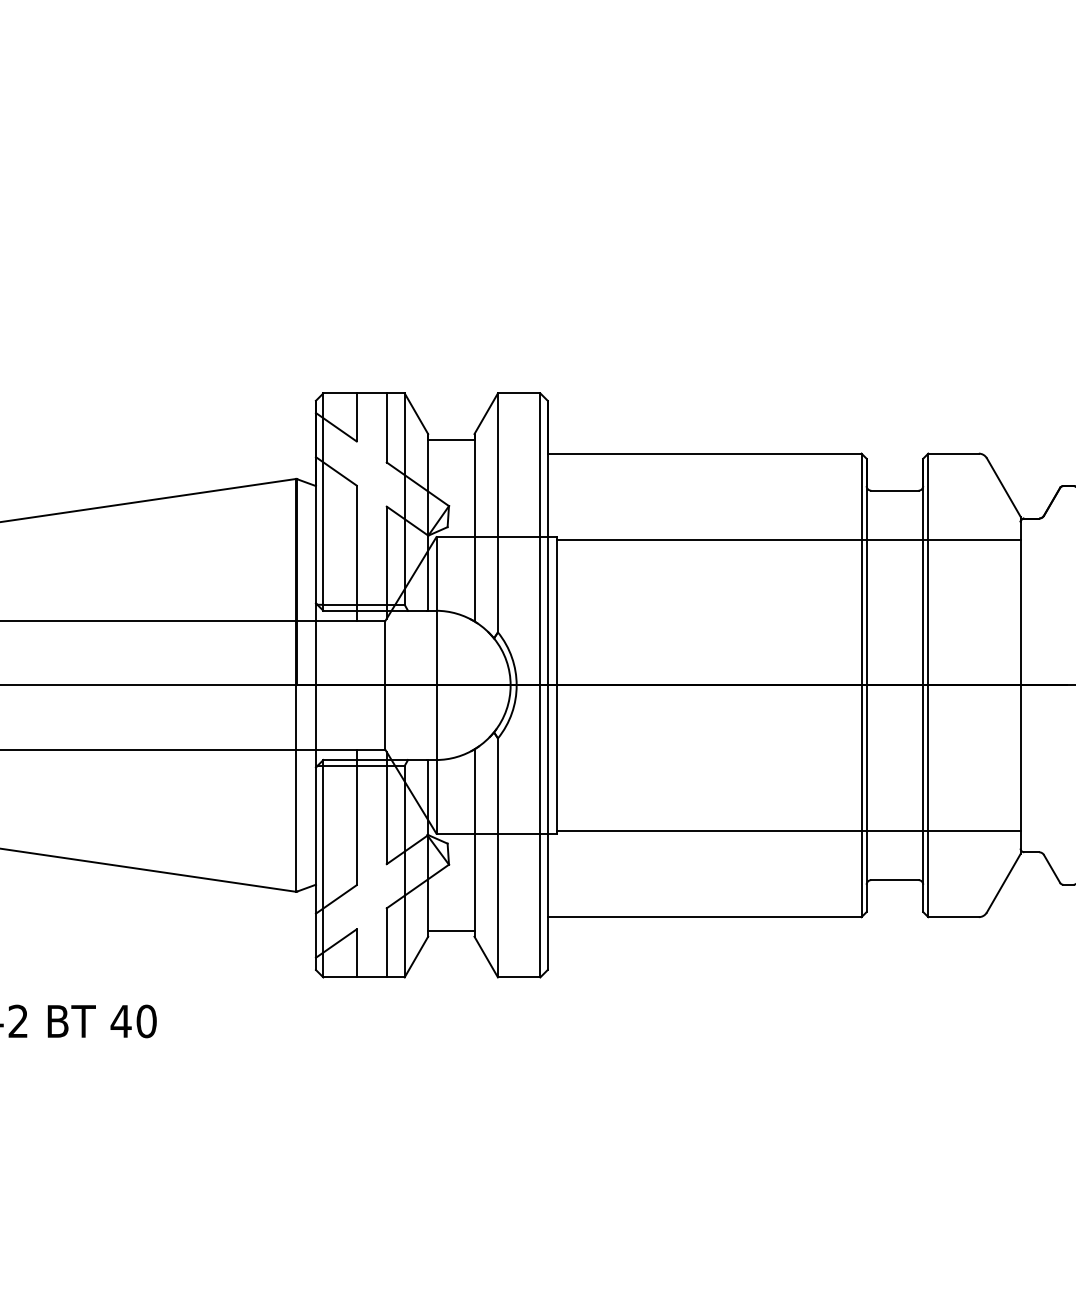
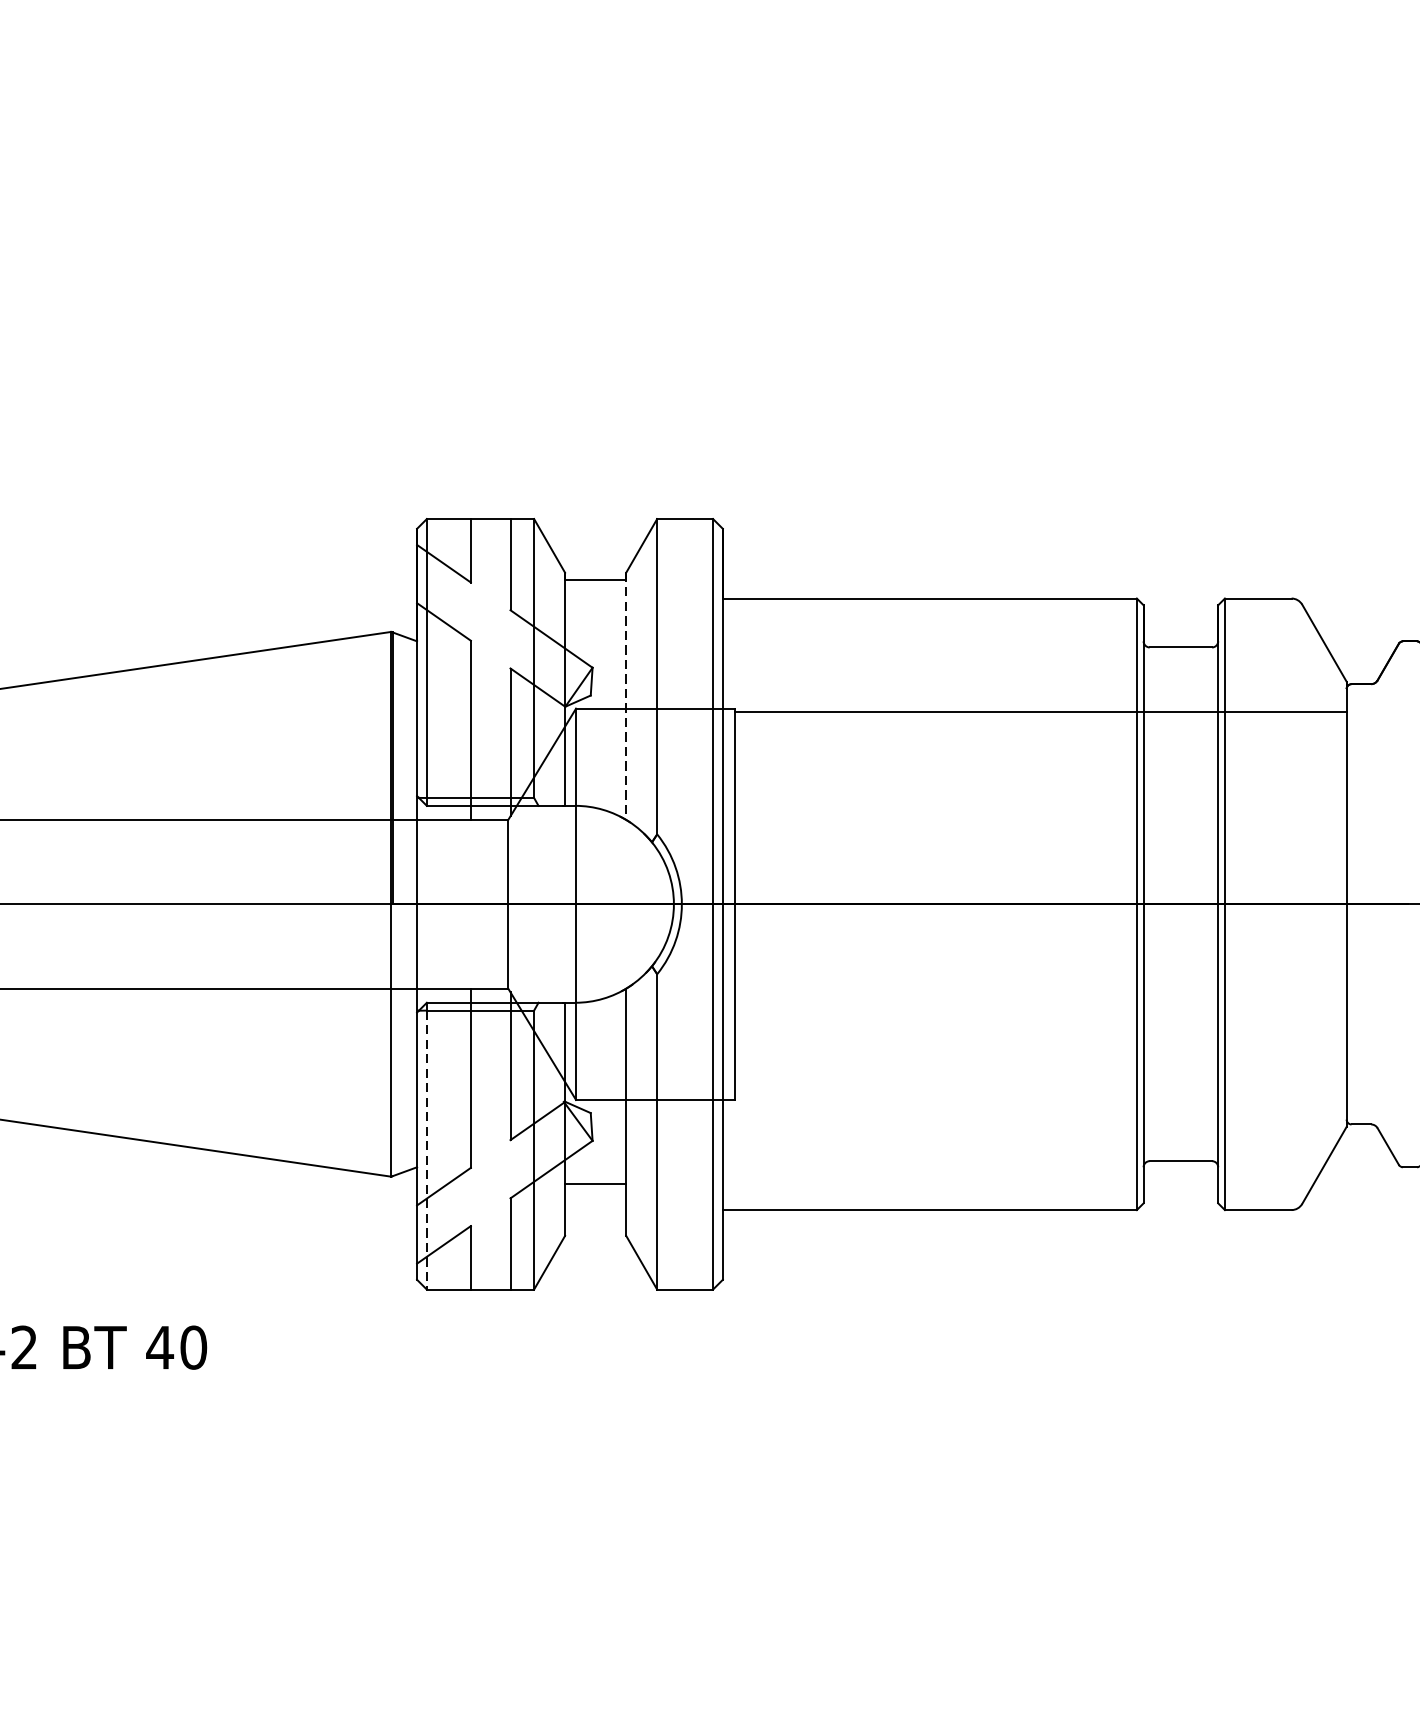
line: (474, 527) -> (626, 695), solid -> dashed
line: (788, 830) -> (1040, 1095), removed
line: (323, 871) -> (427, 1149), solid -> dashed
line: (451, 931) -> (595, 1184), moved

